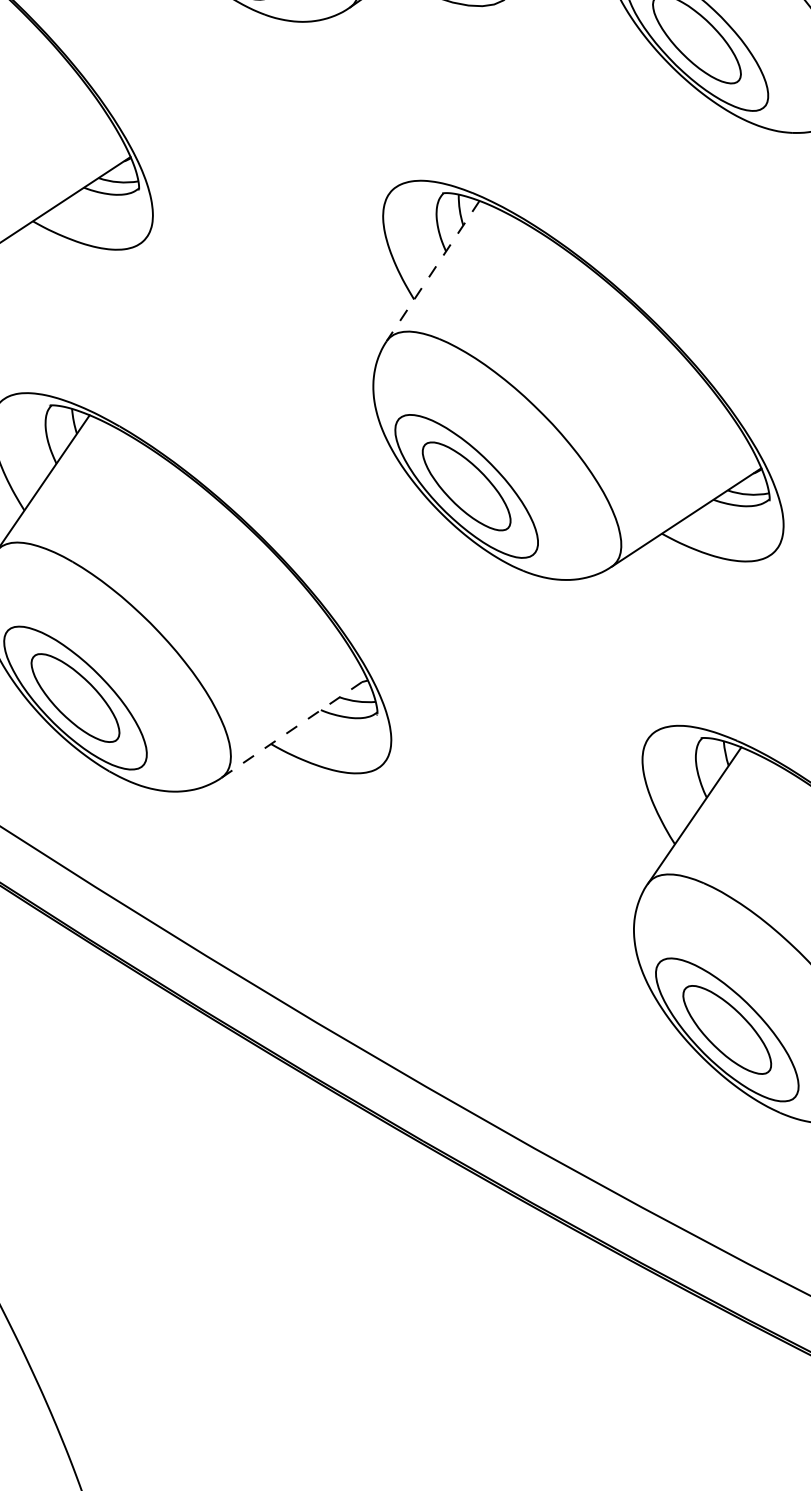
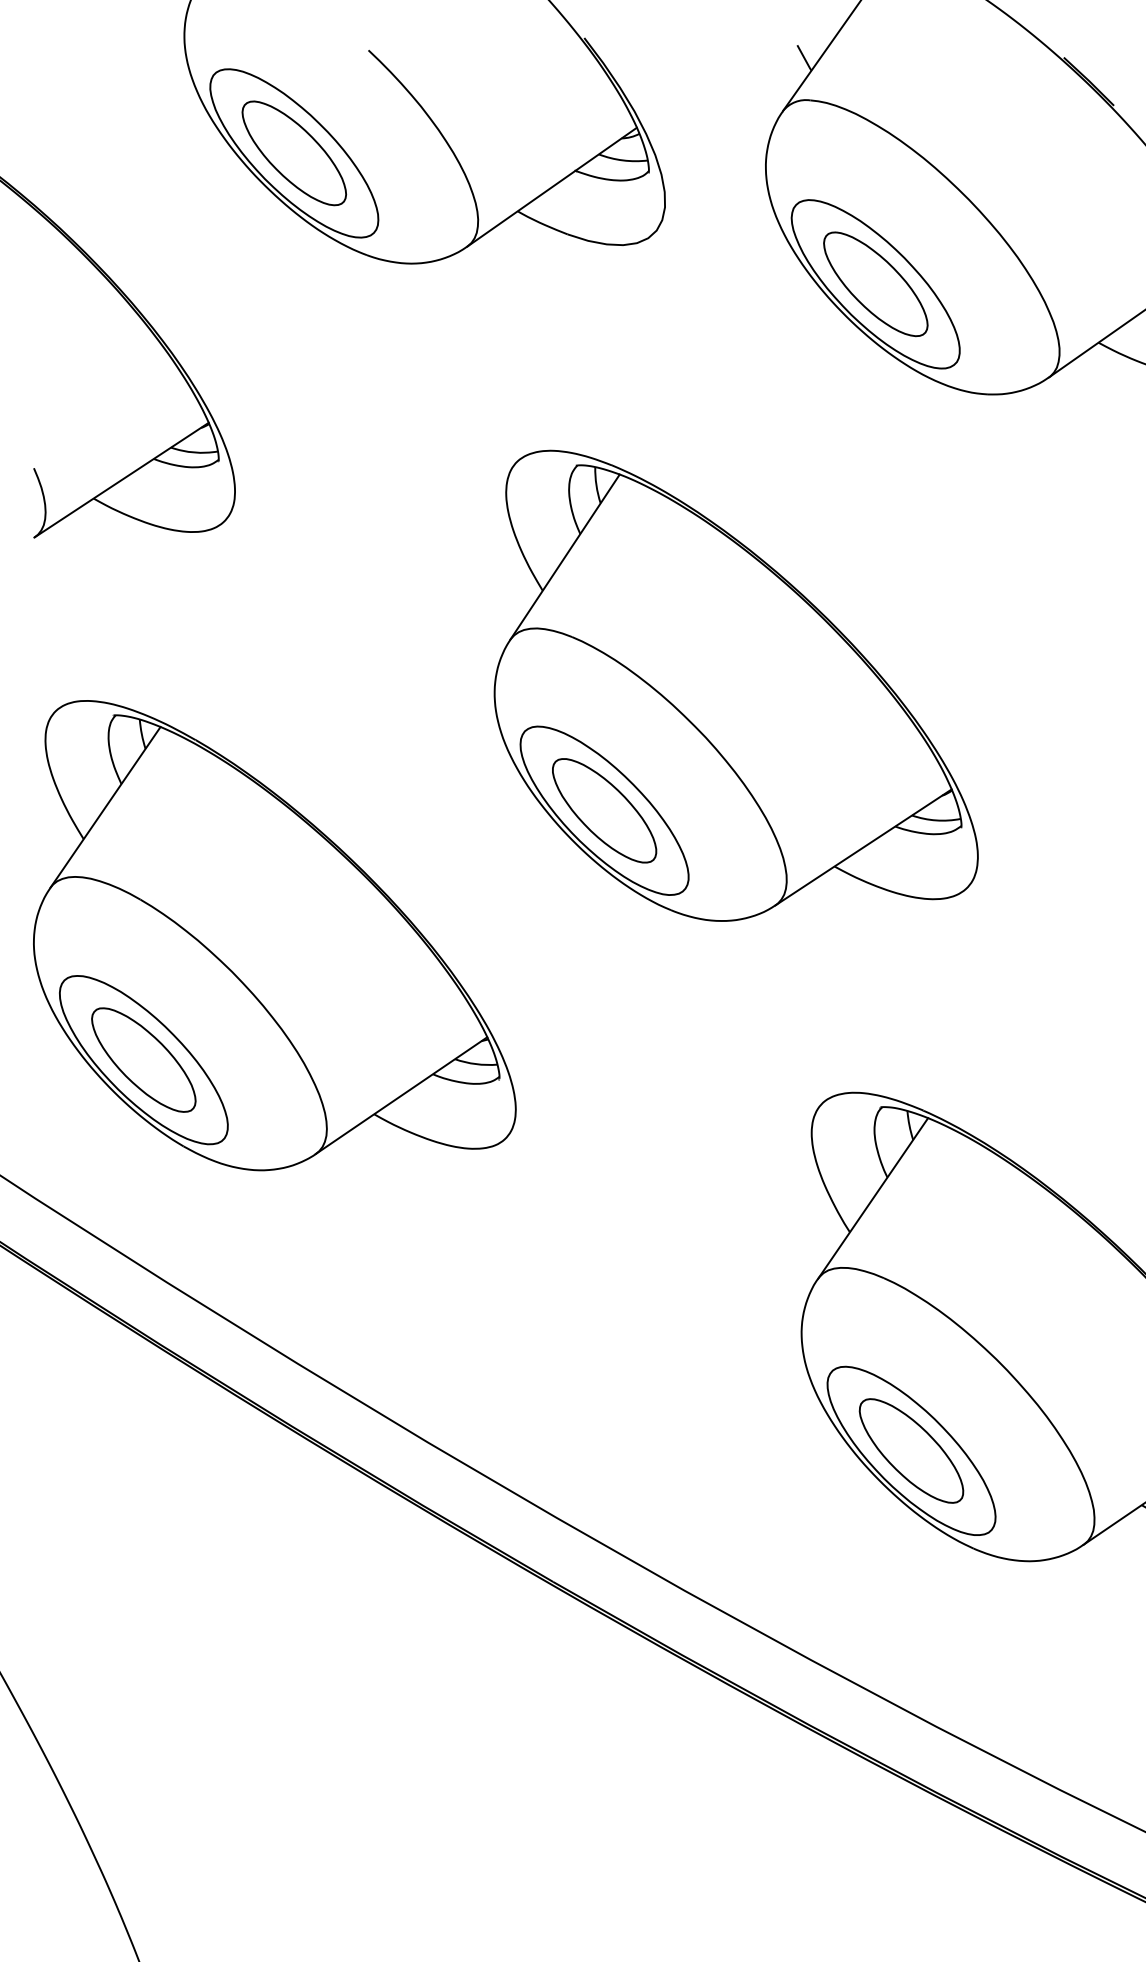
line: (432, 271) -> (564, 557), dashed -> solid
line: (294, 728) -> (401, 1095), dashed -> solid

